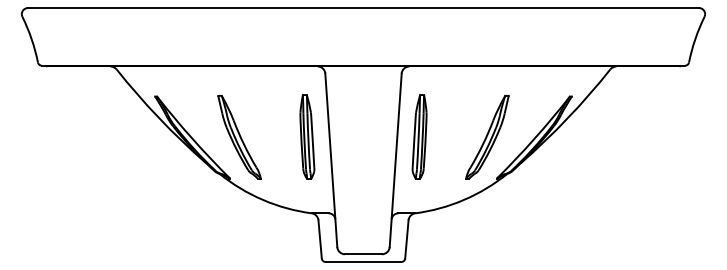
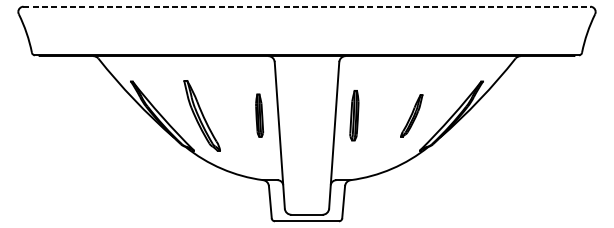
line: (363, 8) -> (307, 7), solid -> dashed
part: (307, 136) -> (259, 115), size x0.6
part: (419, 136) -> (354, 115), size x0.7
part: (487, 137) -> (411, 116), size x0.6

